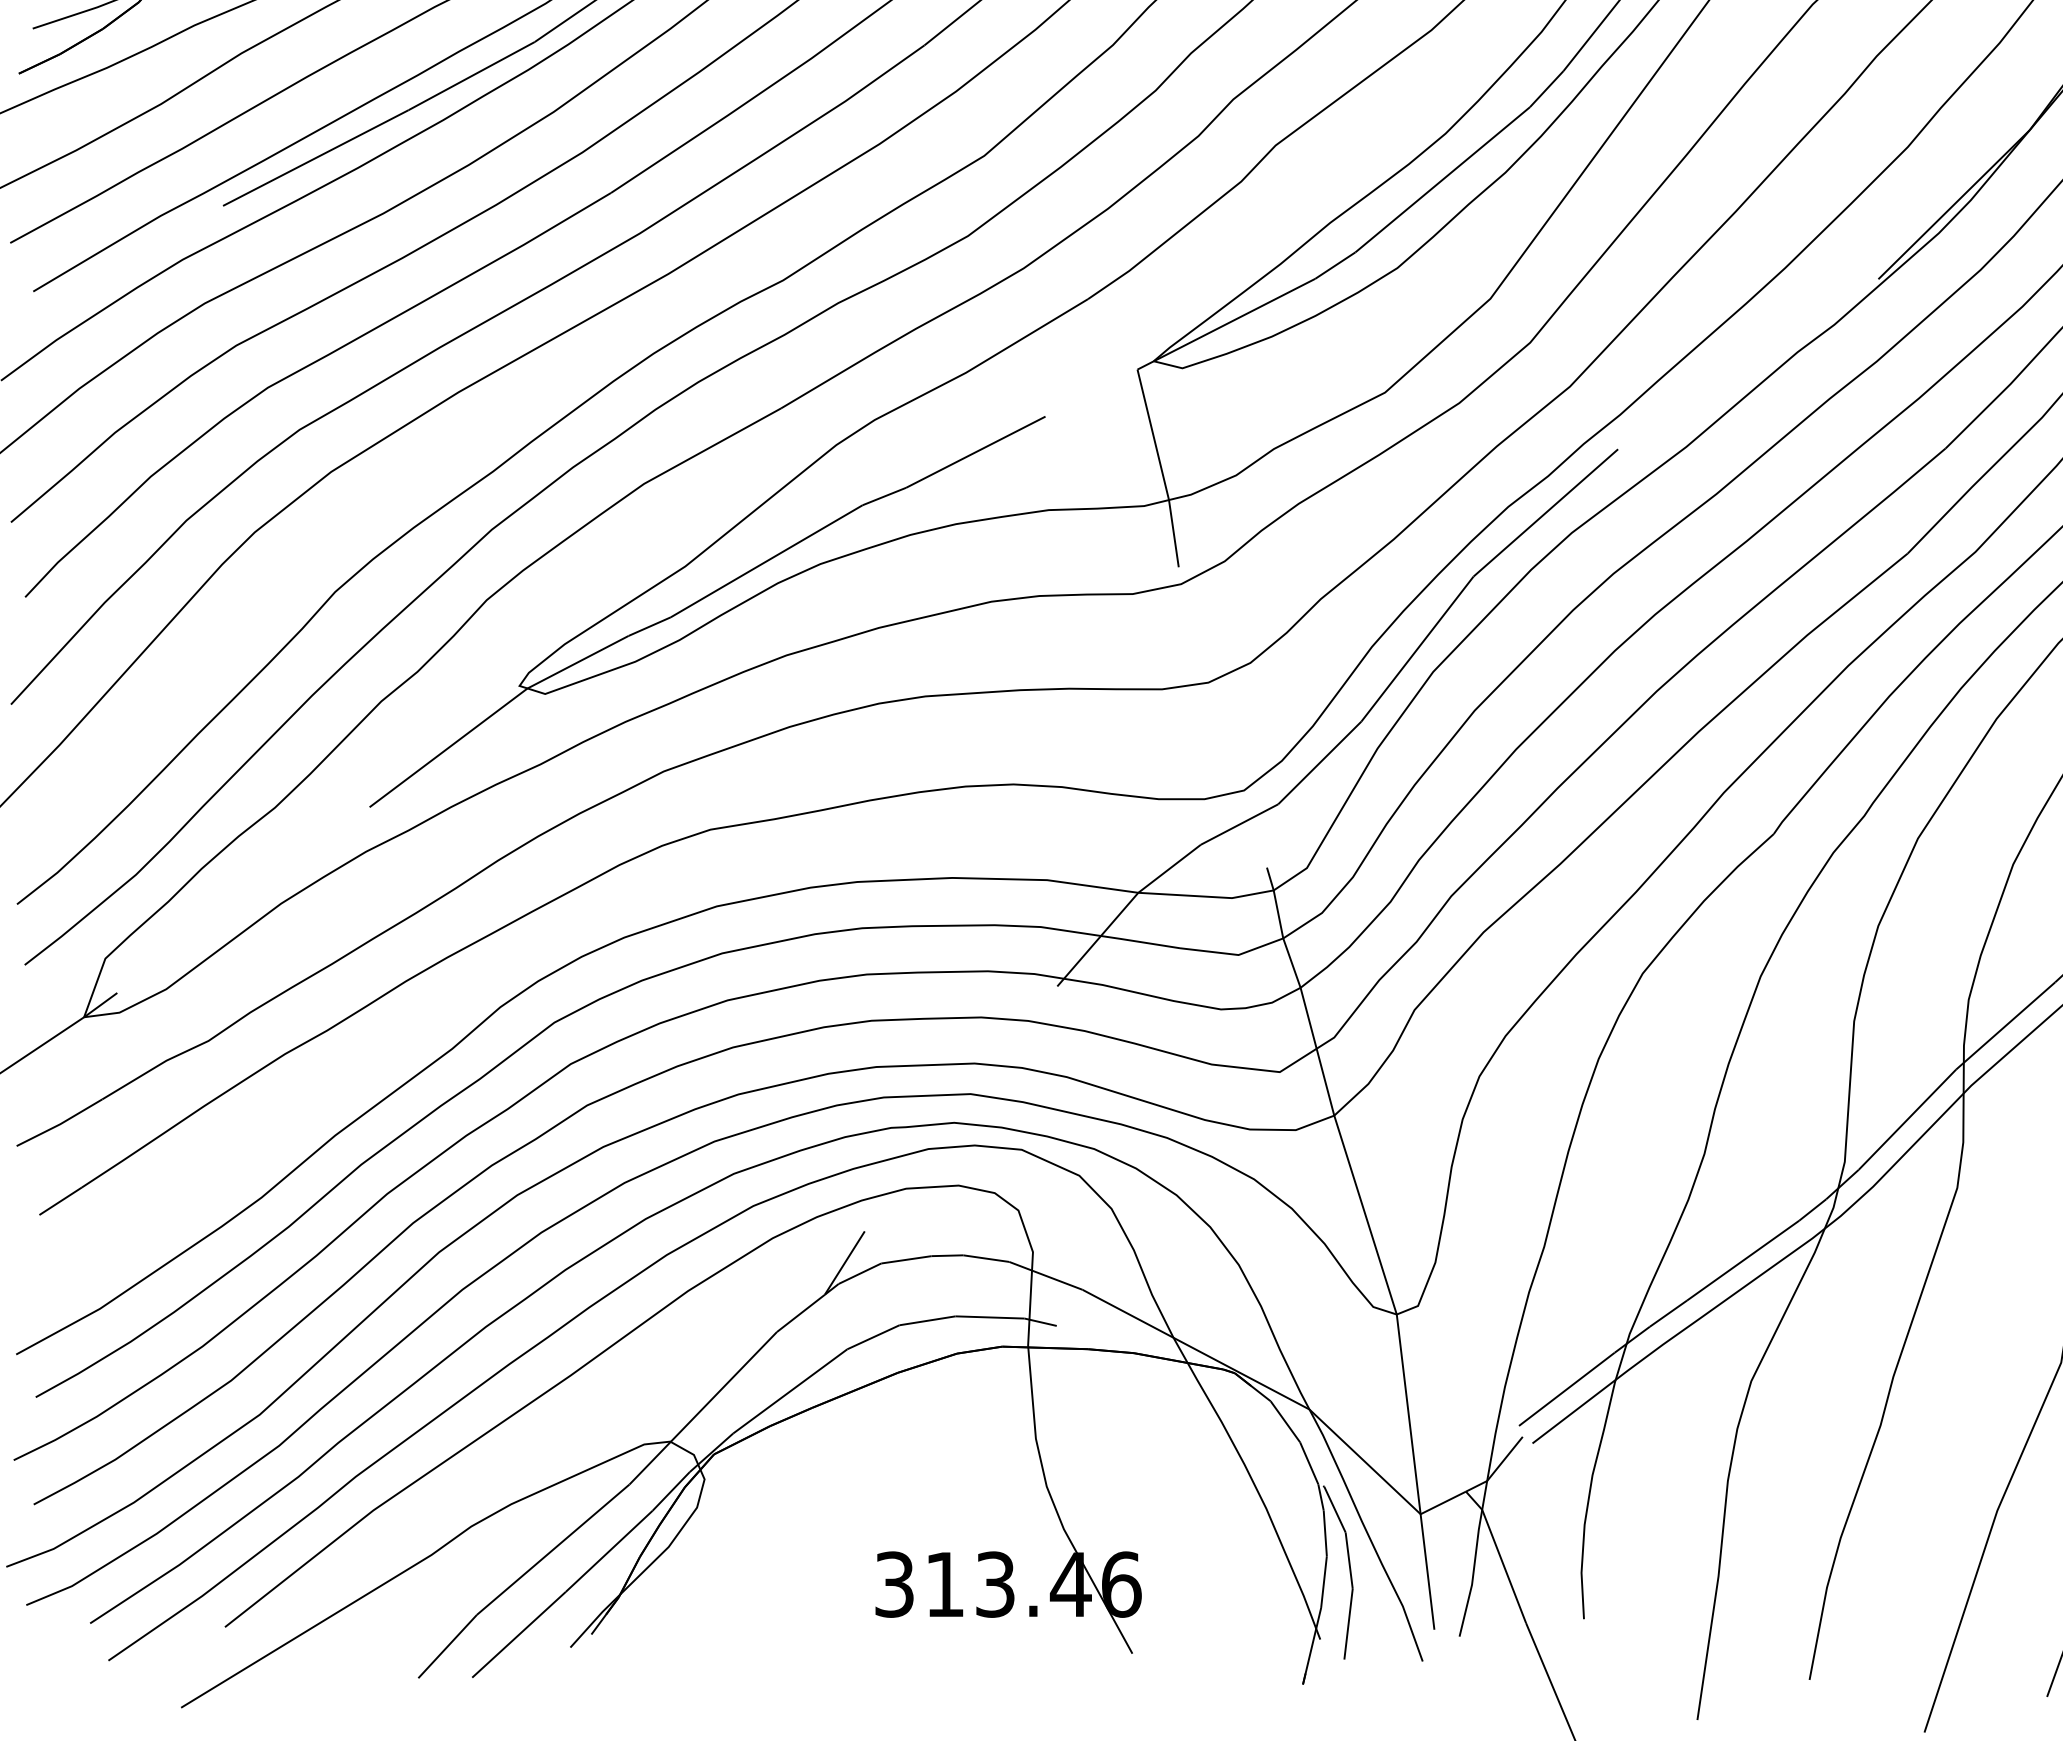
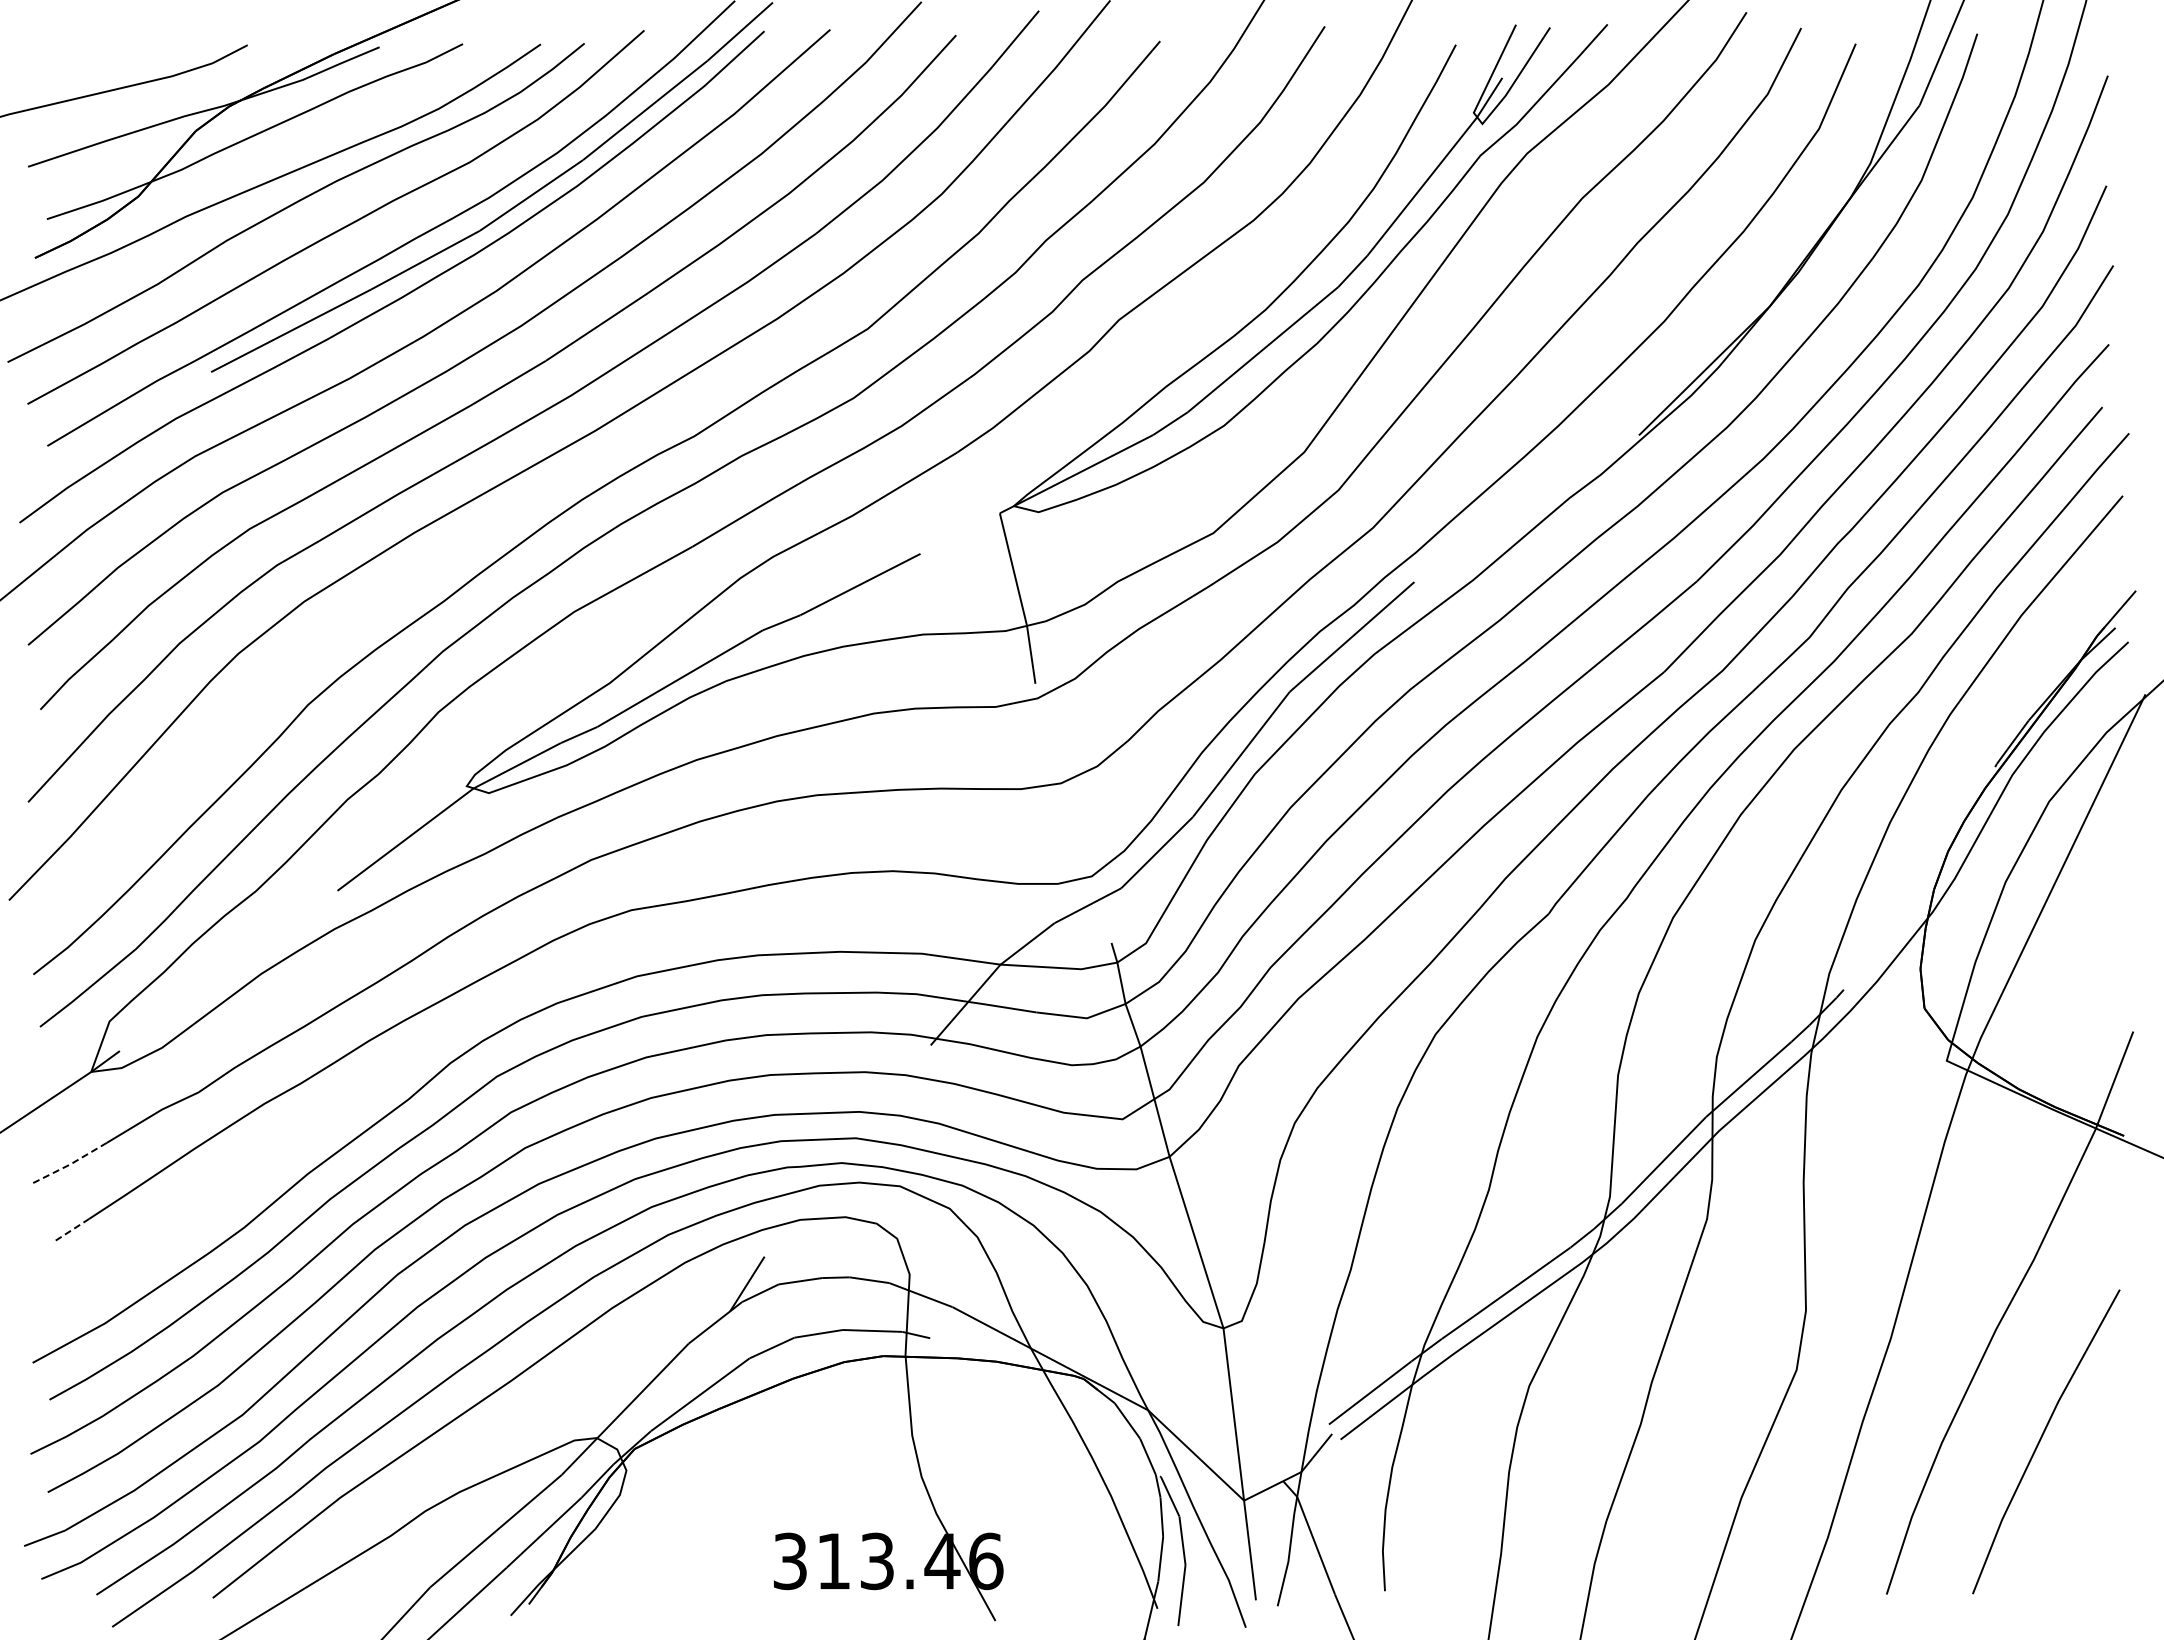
line: (60, 1124) -> (70, 1164), solid -> dashed
line: (61, 1201) -> (71, 1230), solid -> dashed

